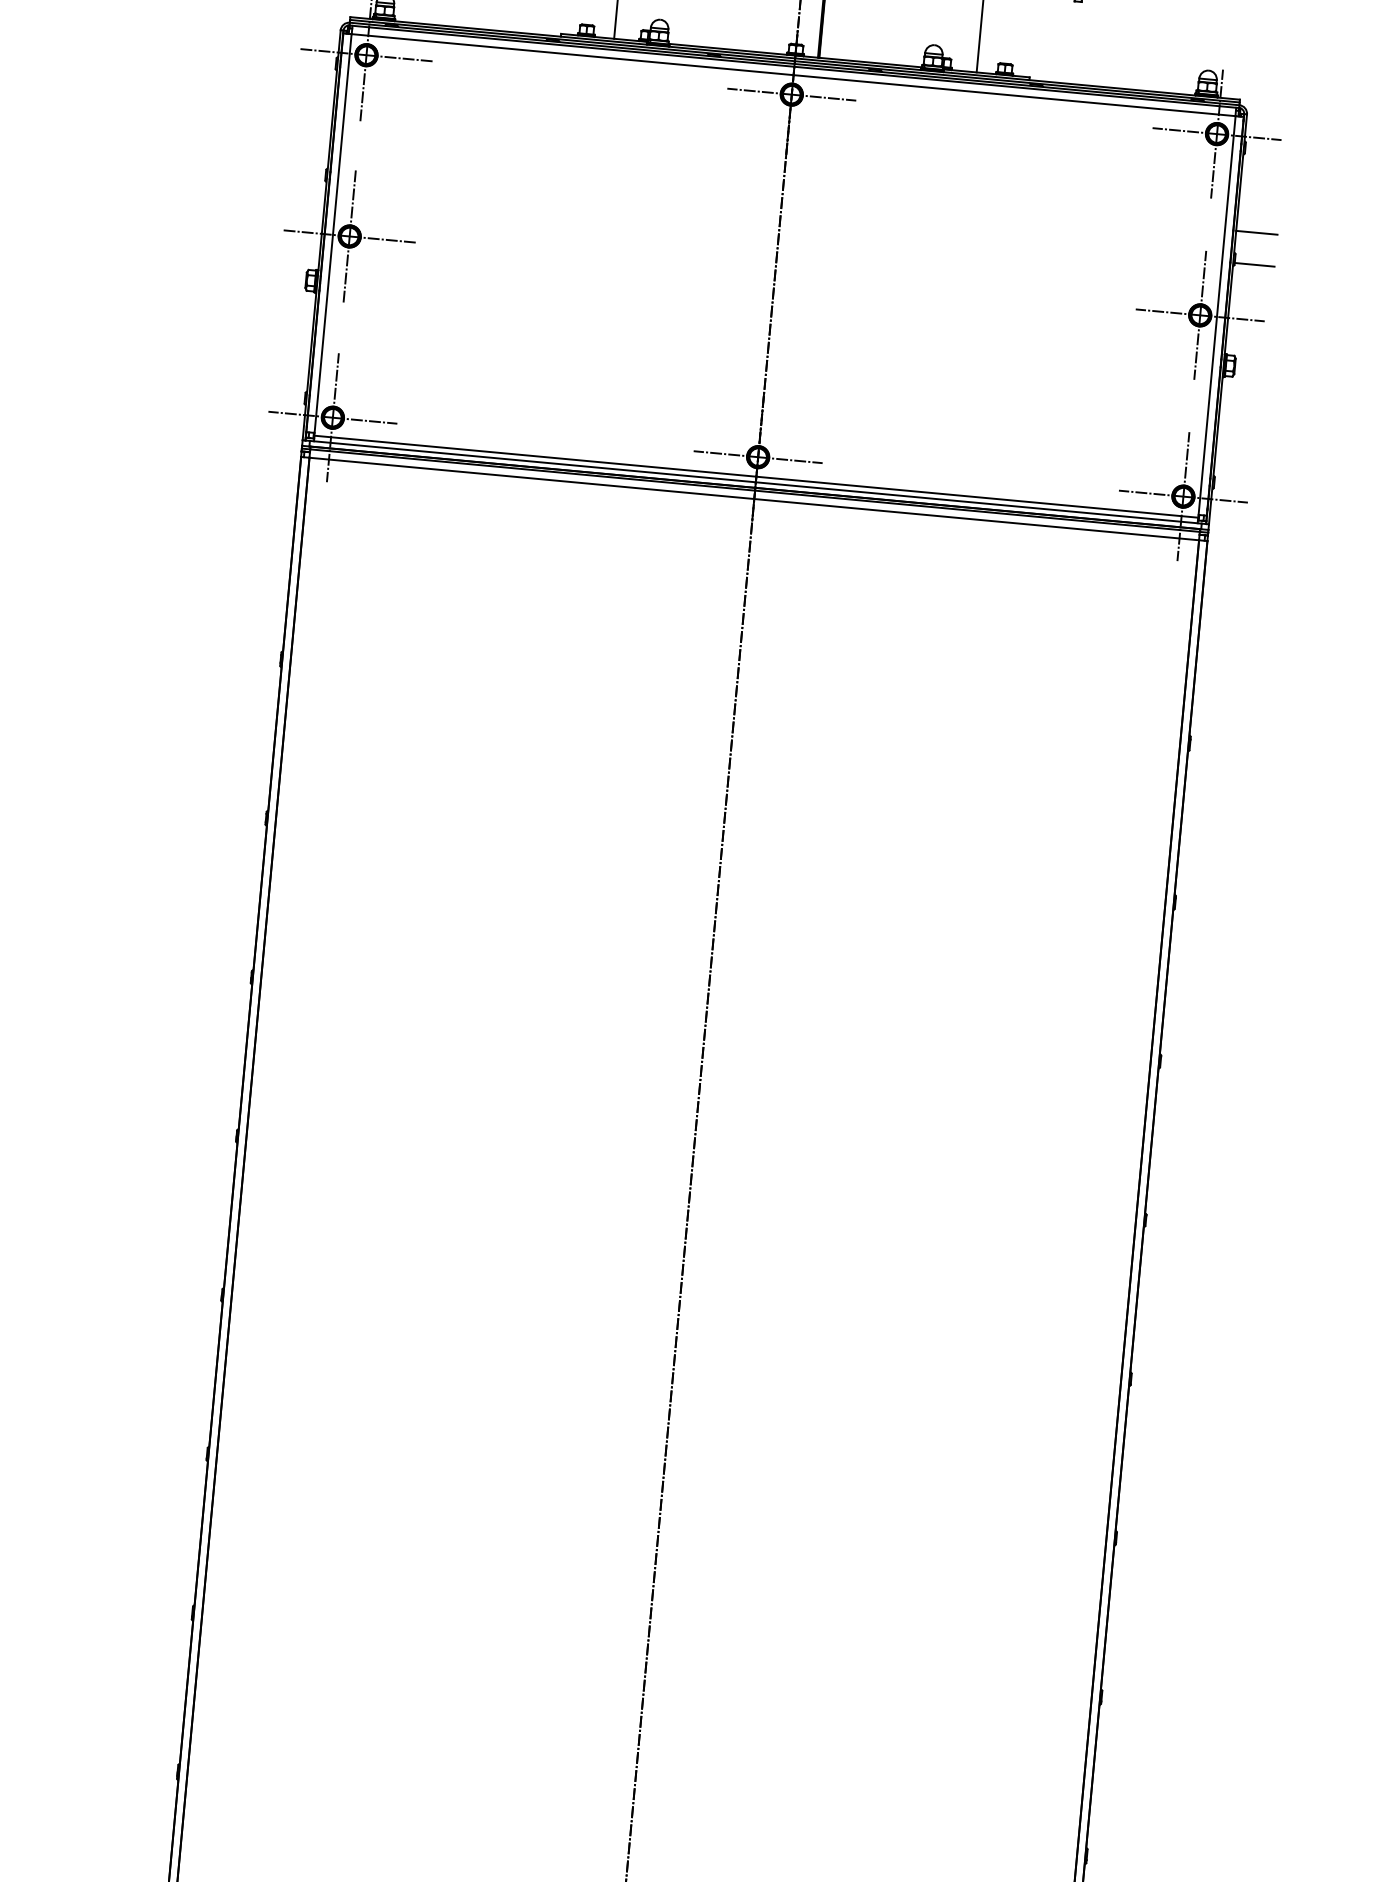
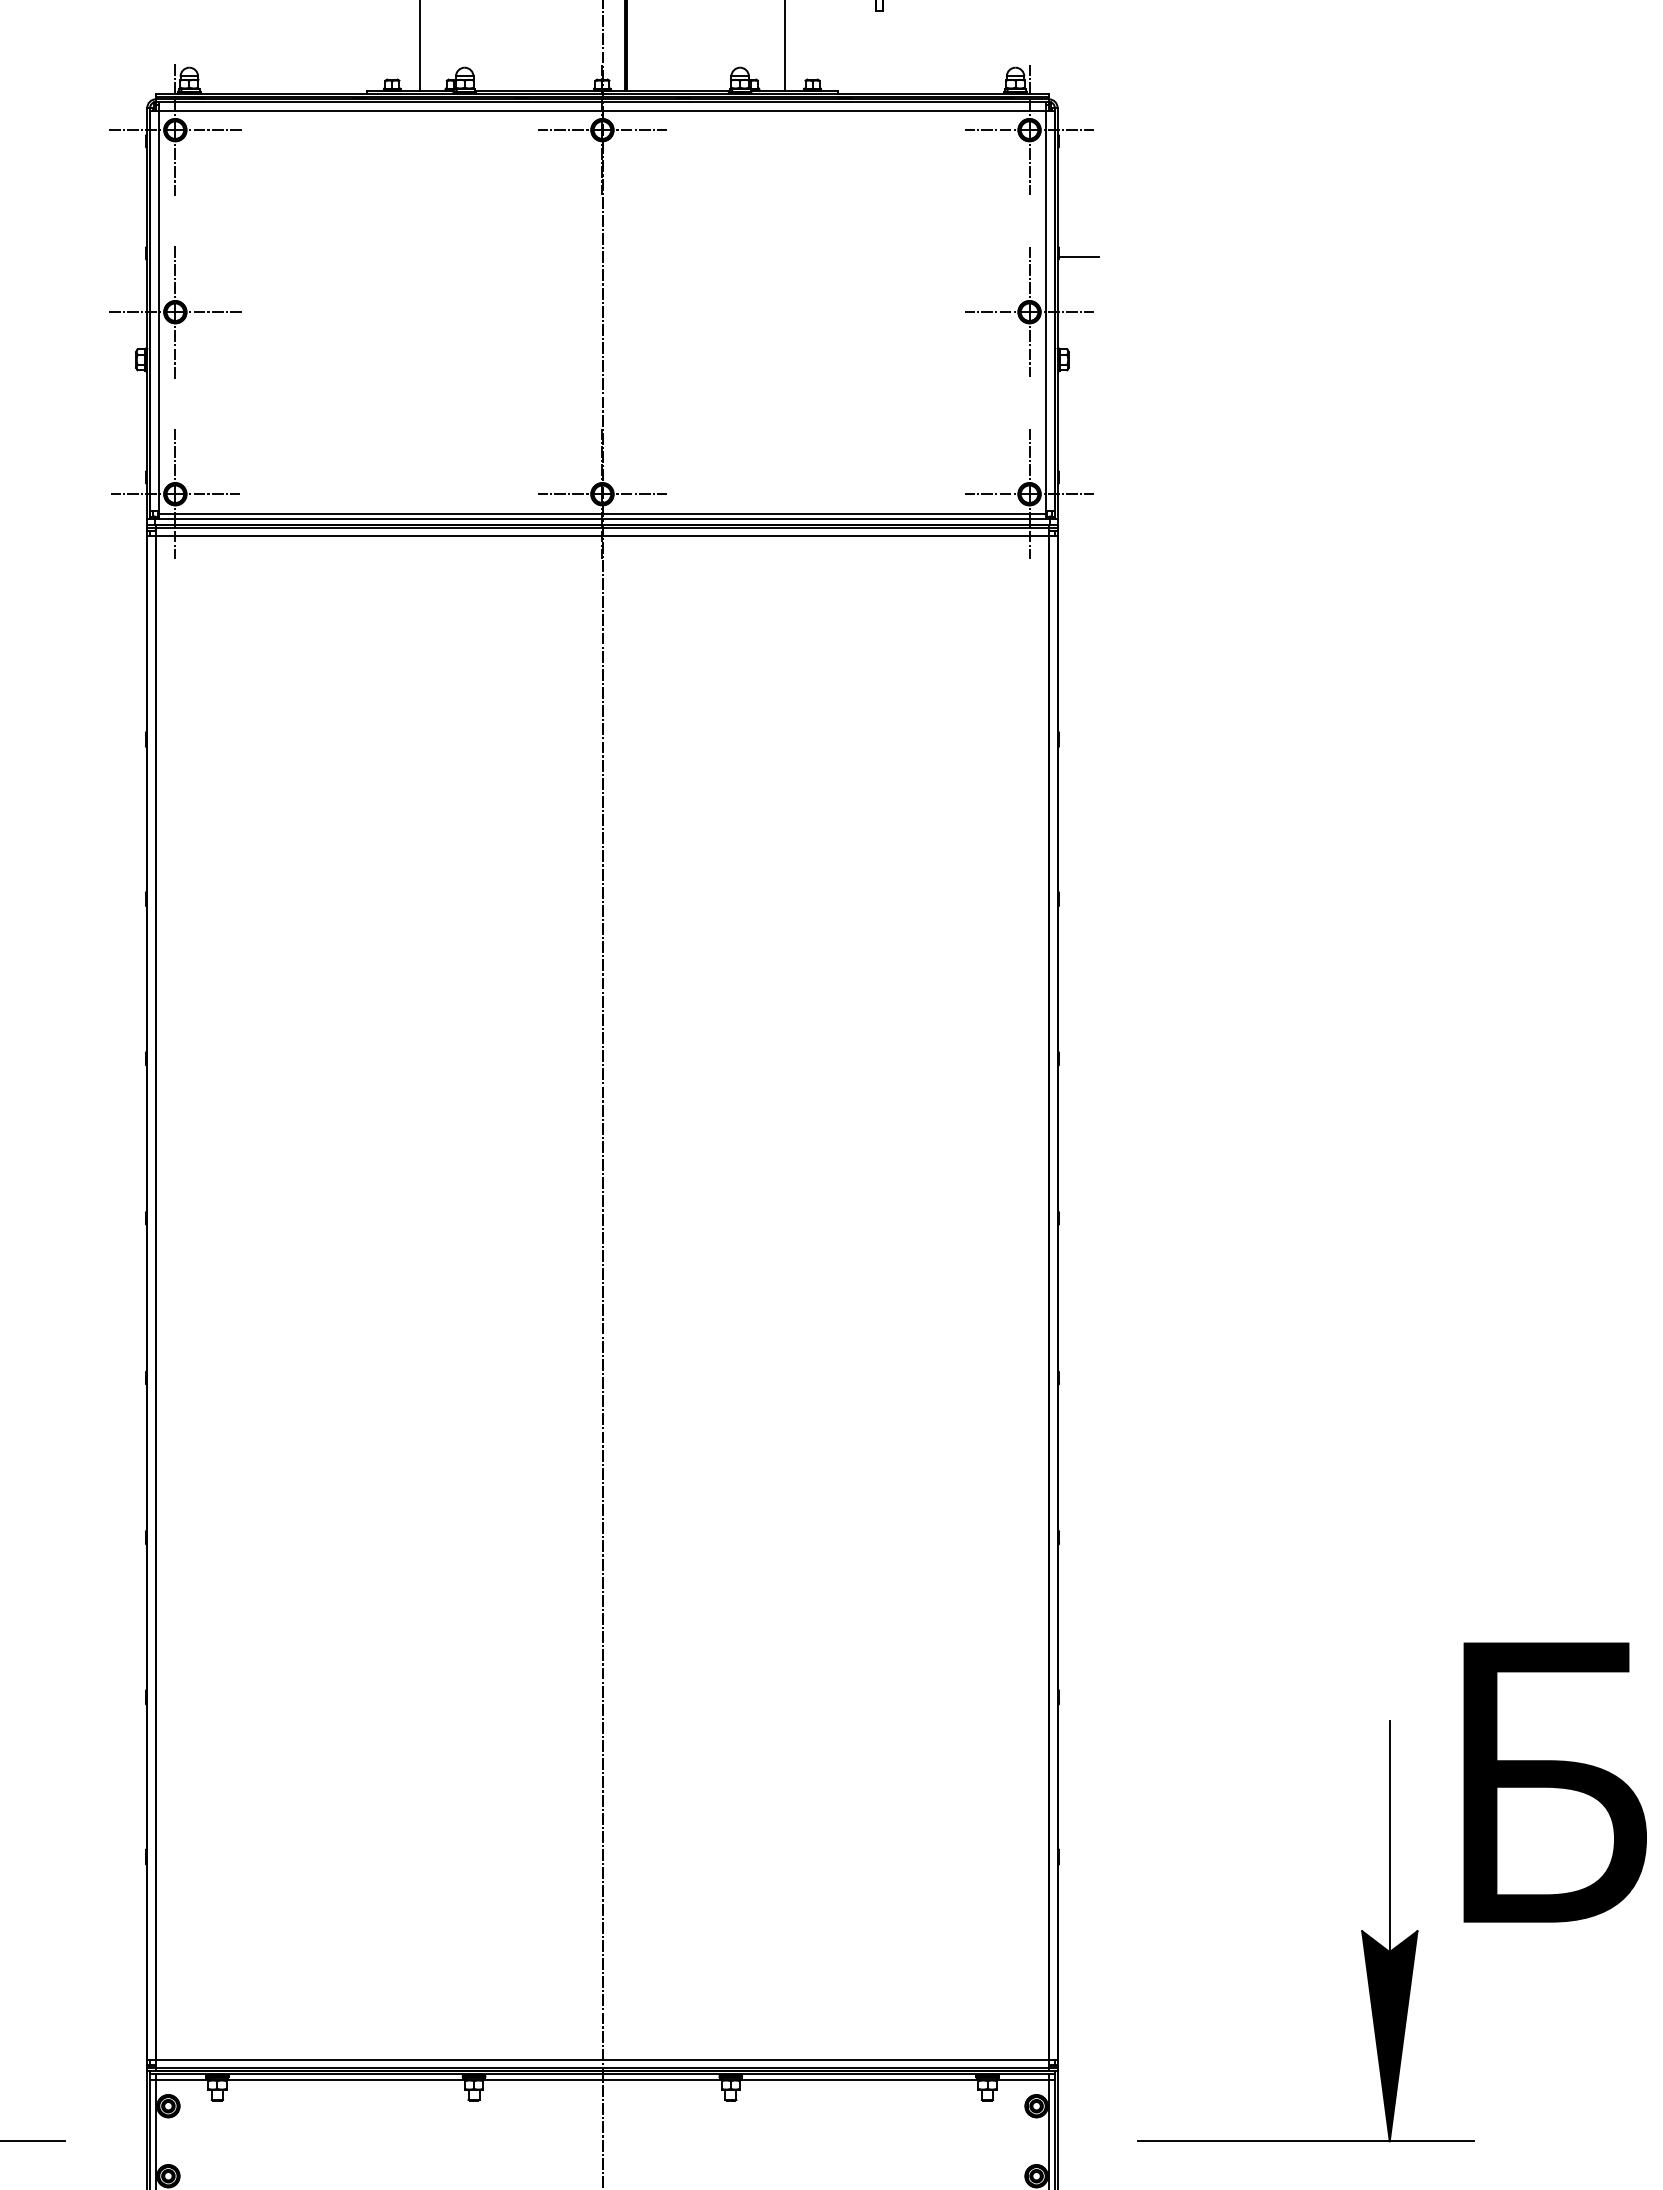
line: (1257, 232) -> (1078, 224), removed

